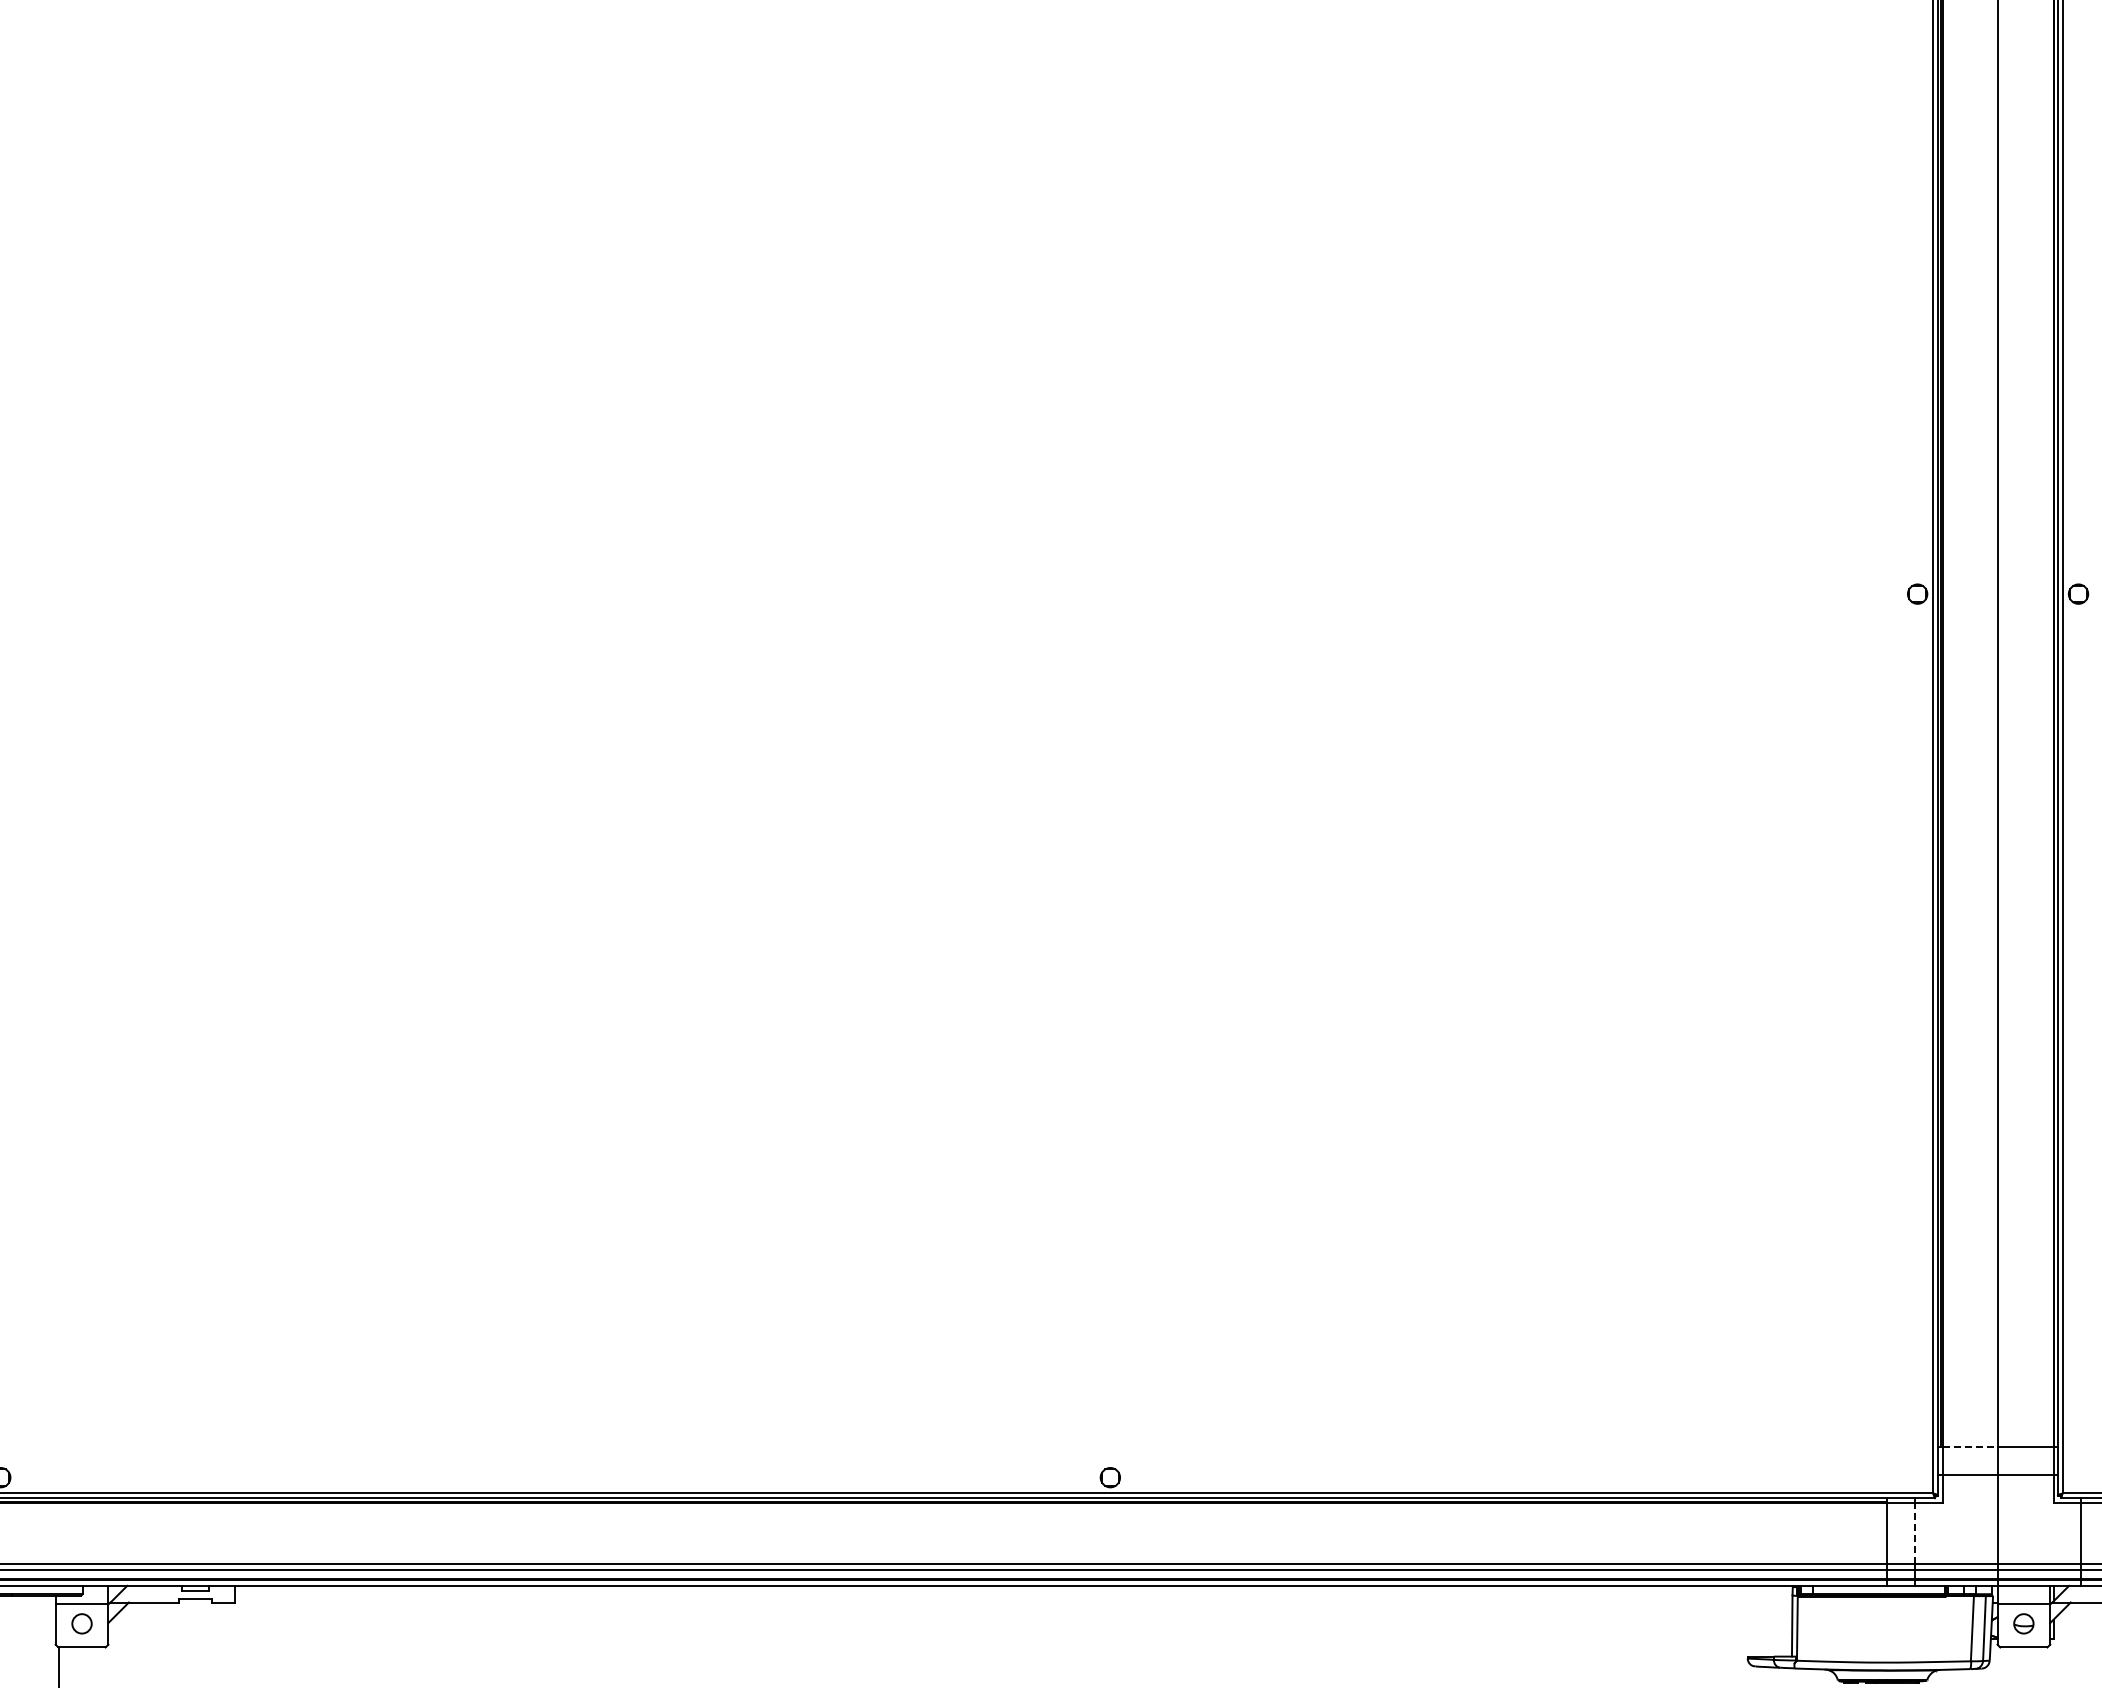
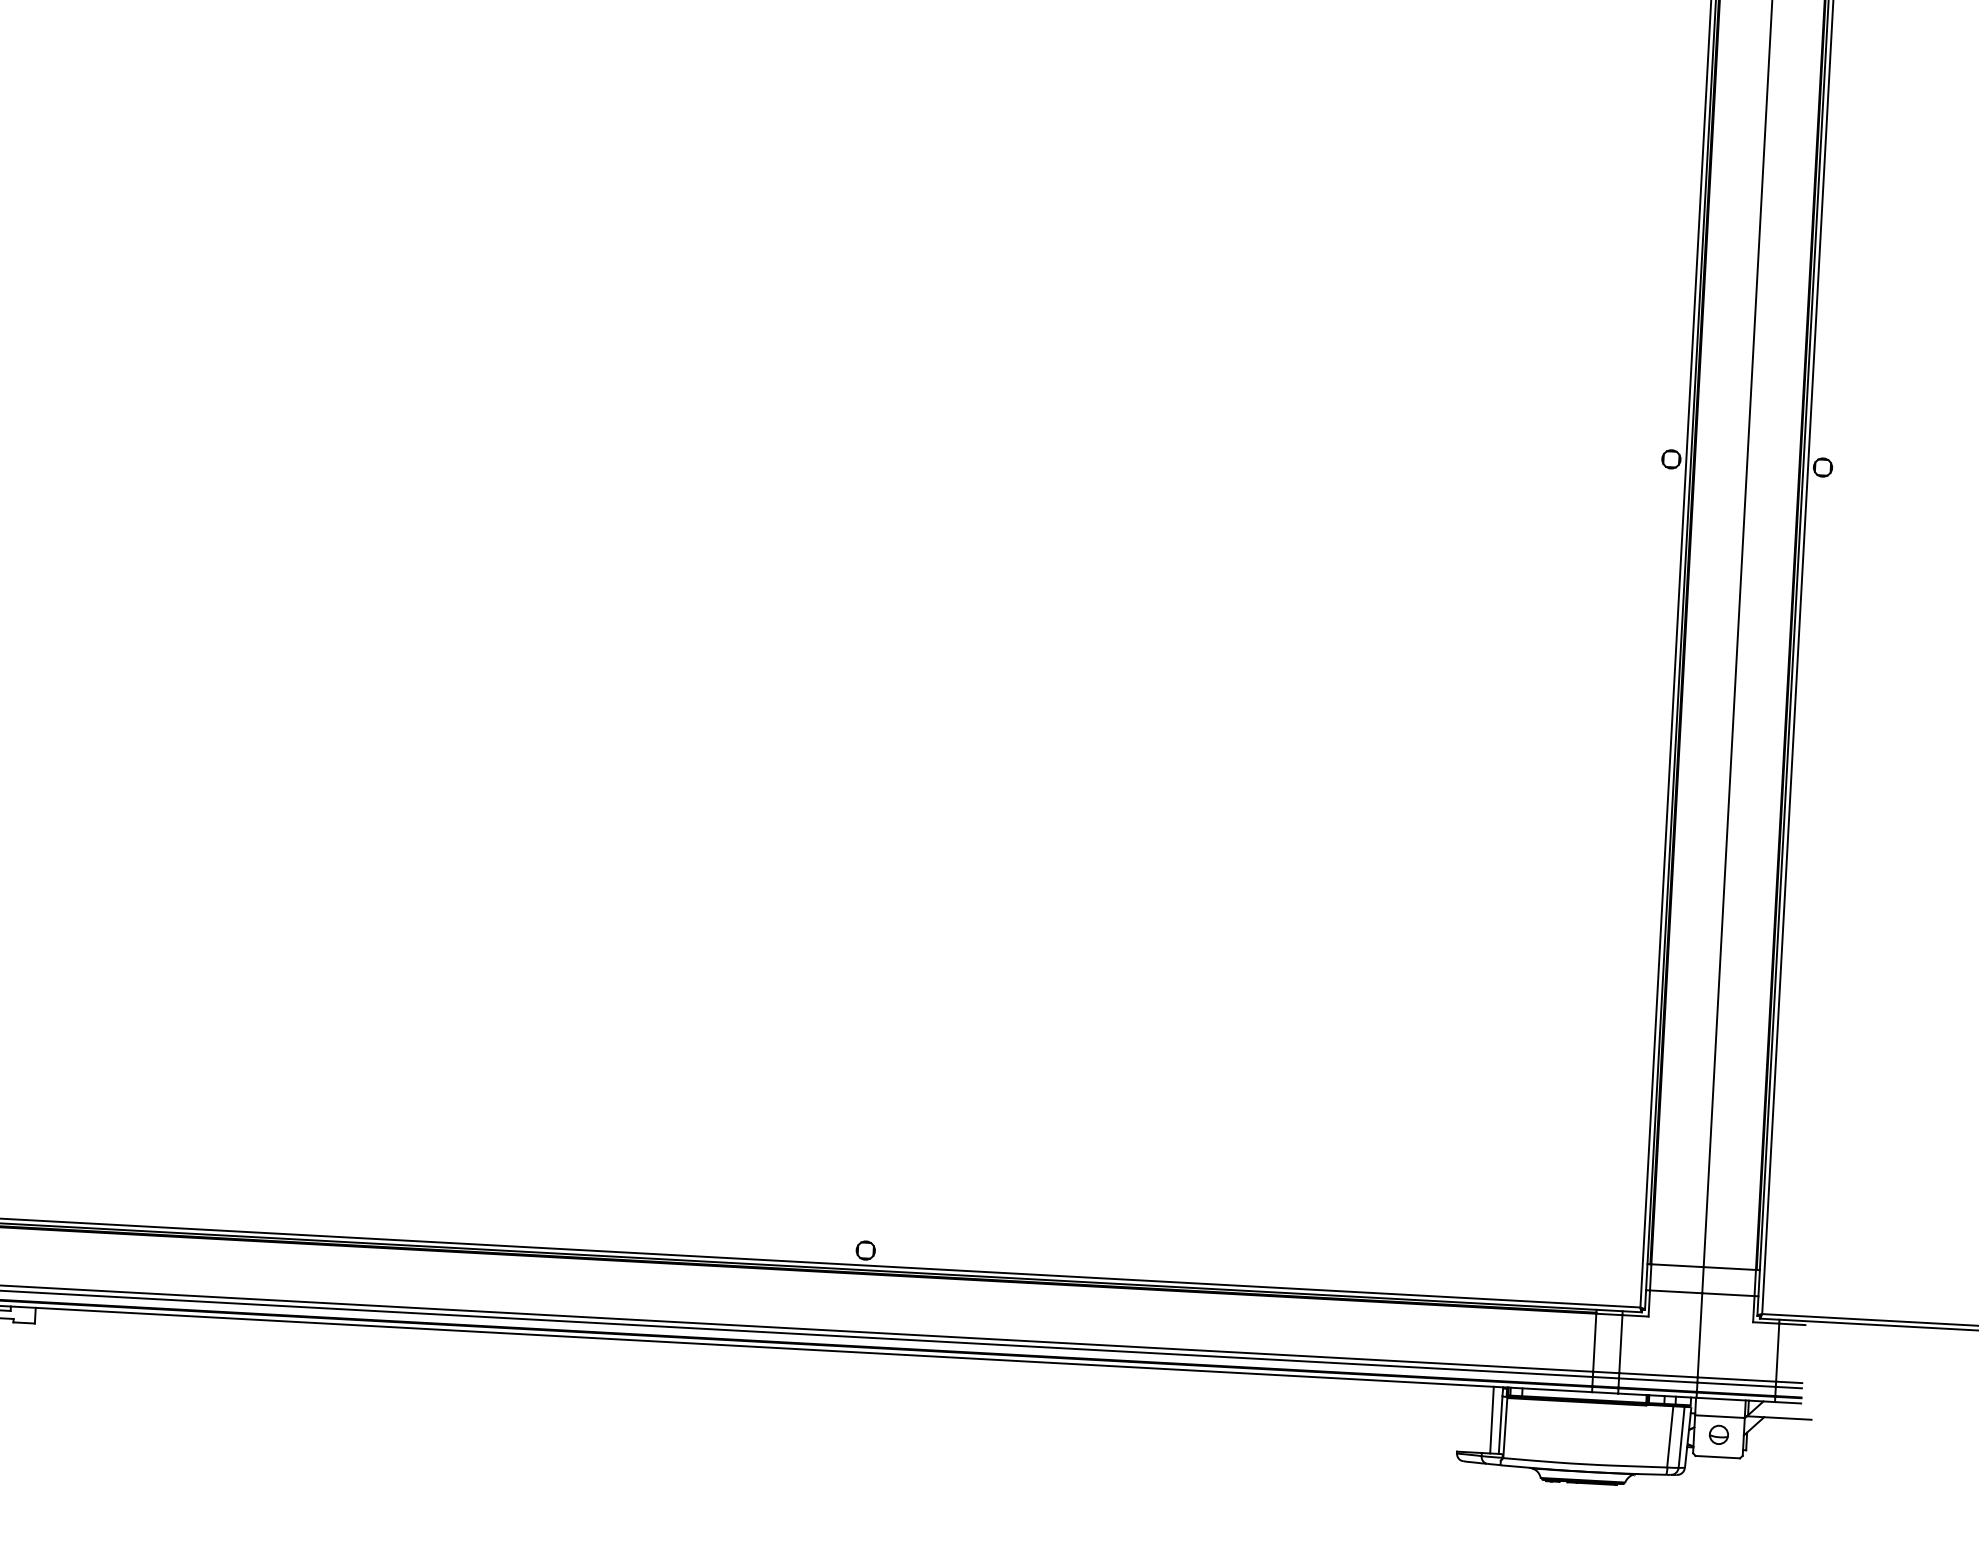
line: (1970, 1447) -> (1677, 1266), dashed -> solid
line: (1914, 1533) -> (1620, 1344), dashed -> solid
line: (1782, 1620) -> (1491, 1419), added

